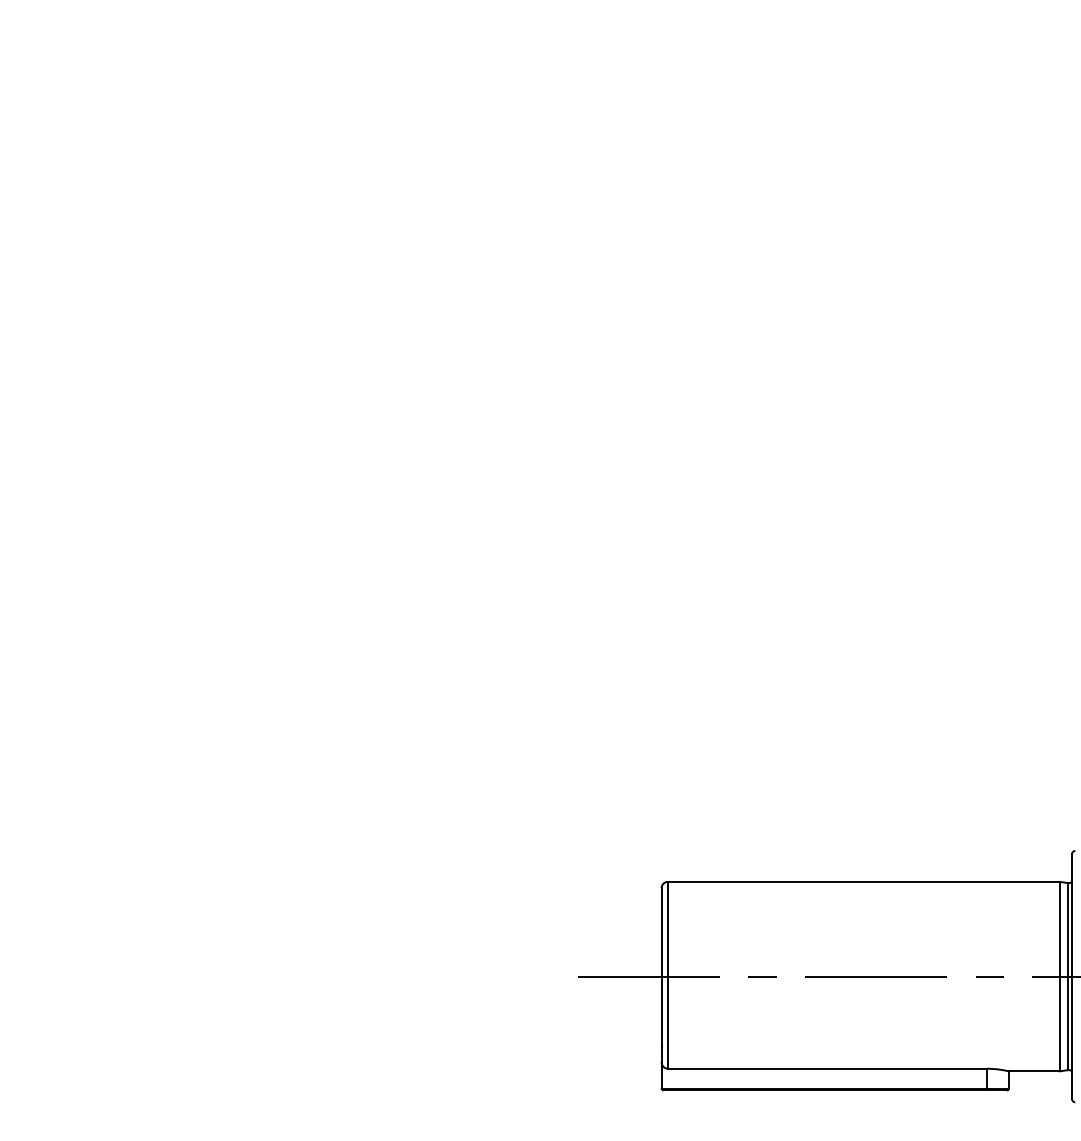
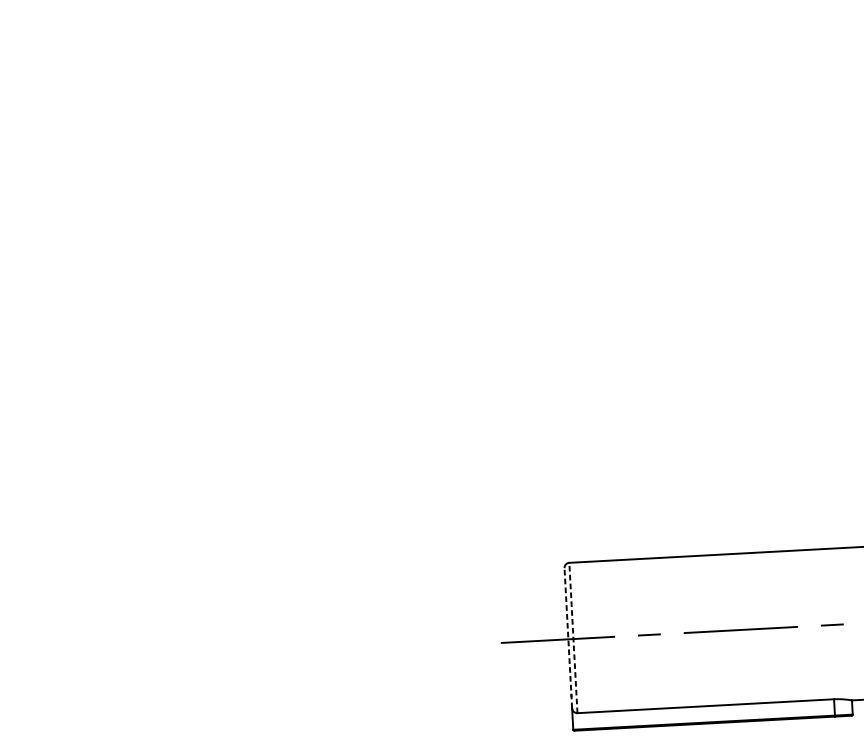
line: (661, 974) -> (568, 637), solid -> dashed
line: (667, 974) -> (573, 637), solid -> dashed

